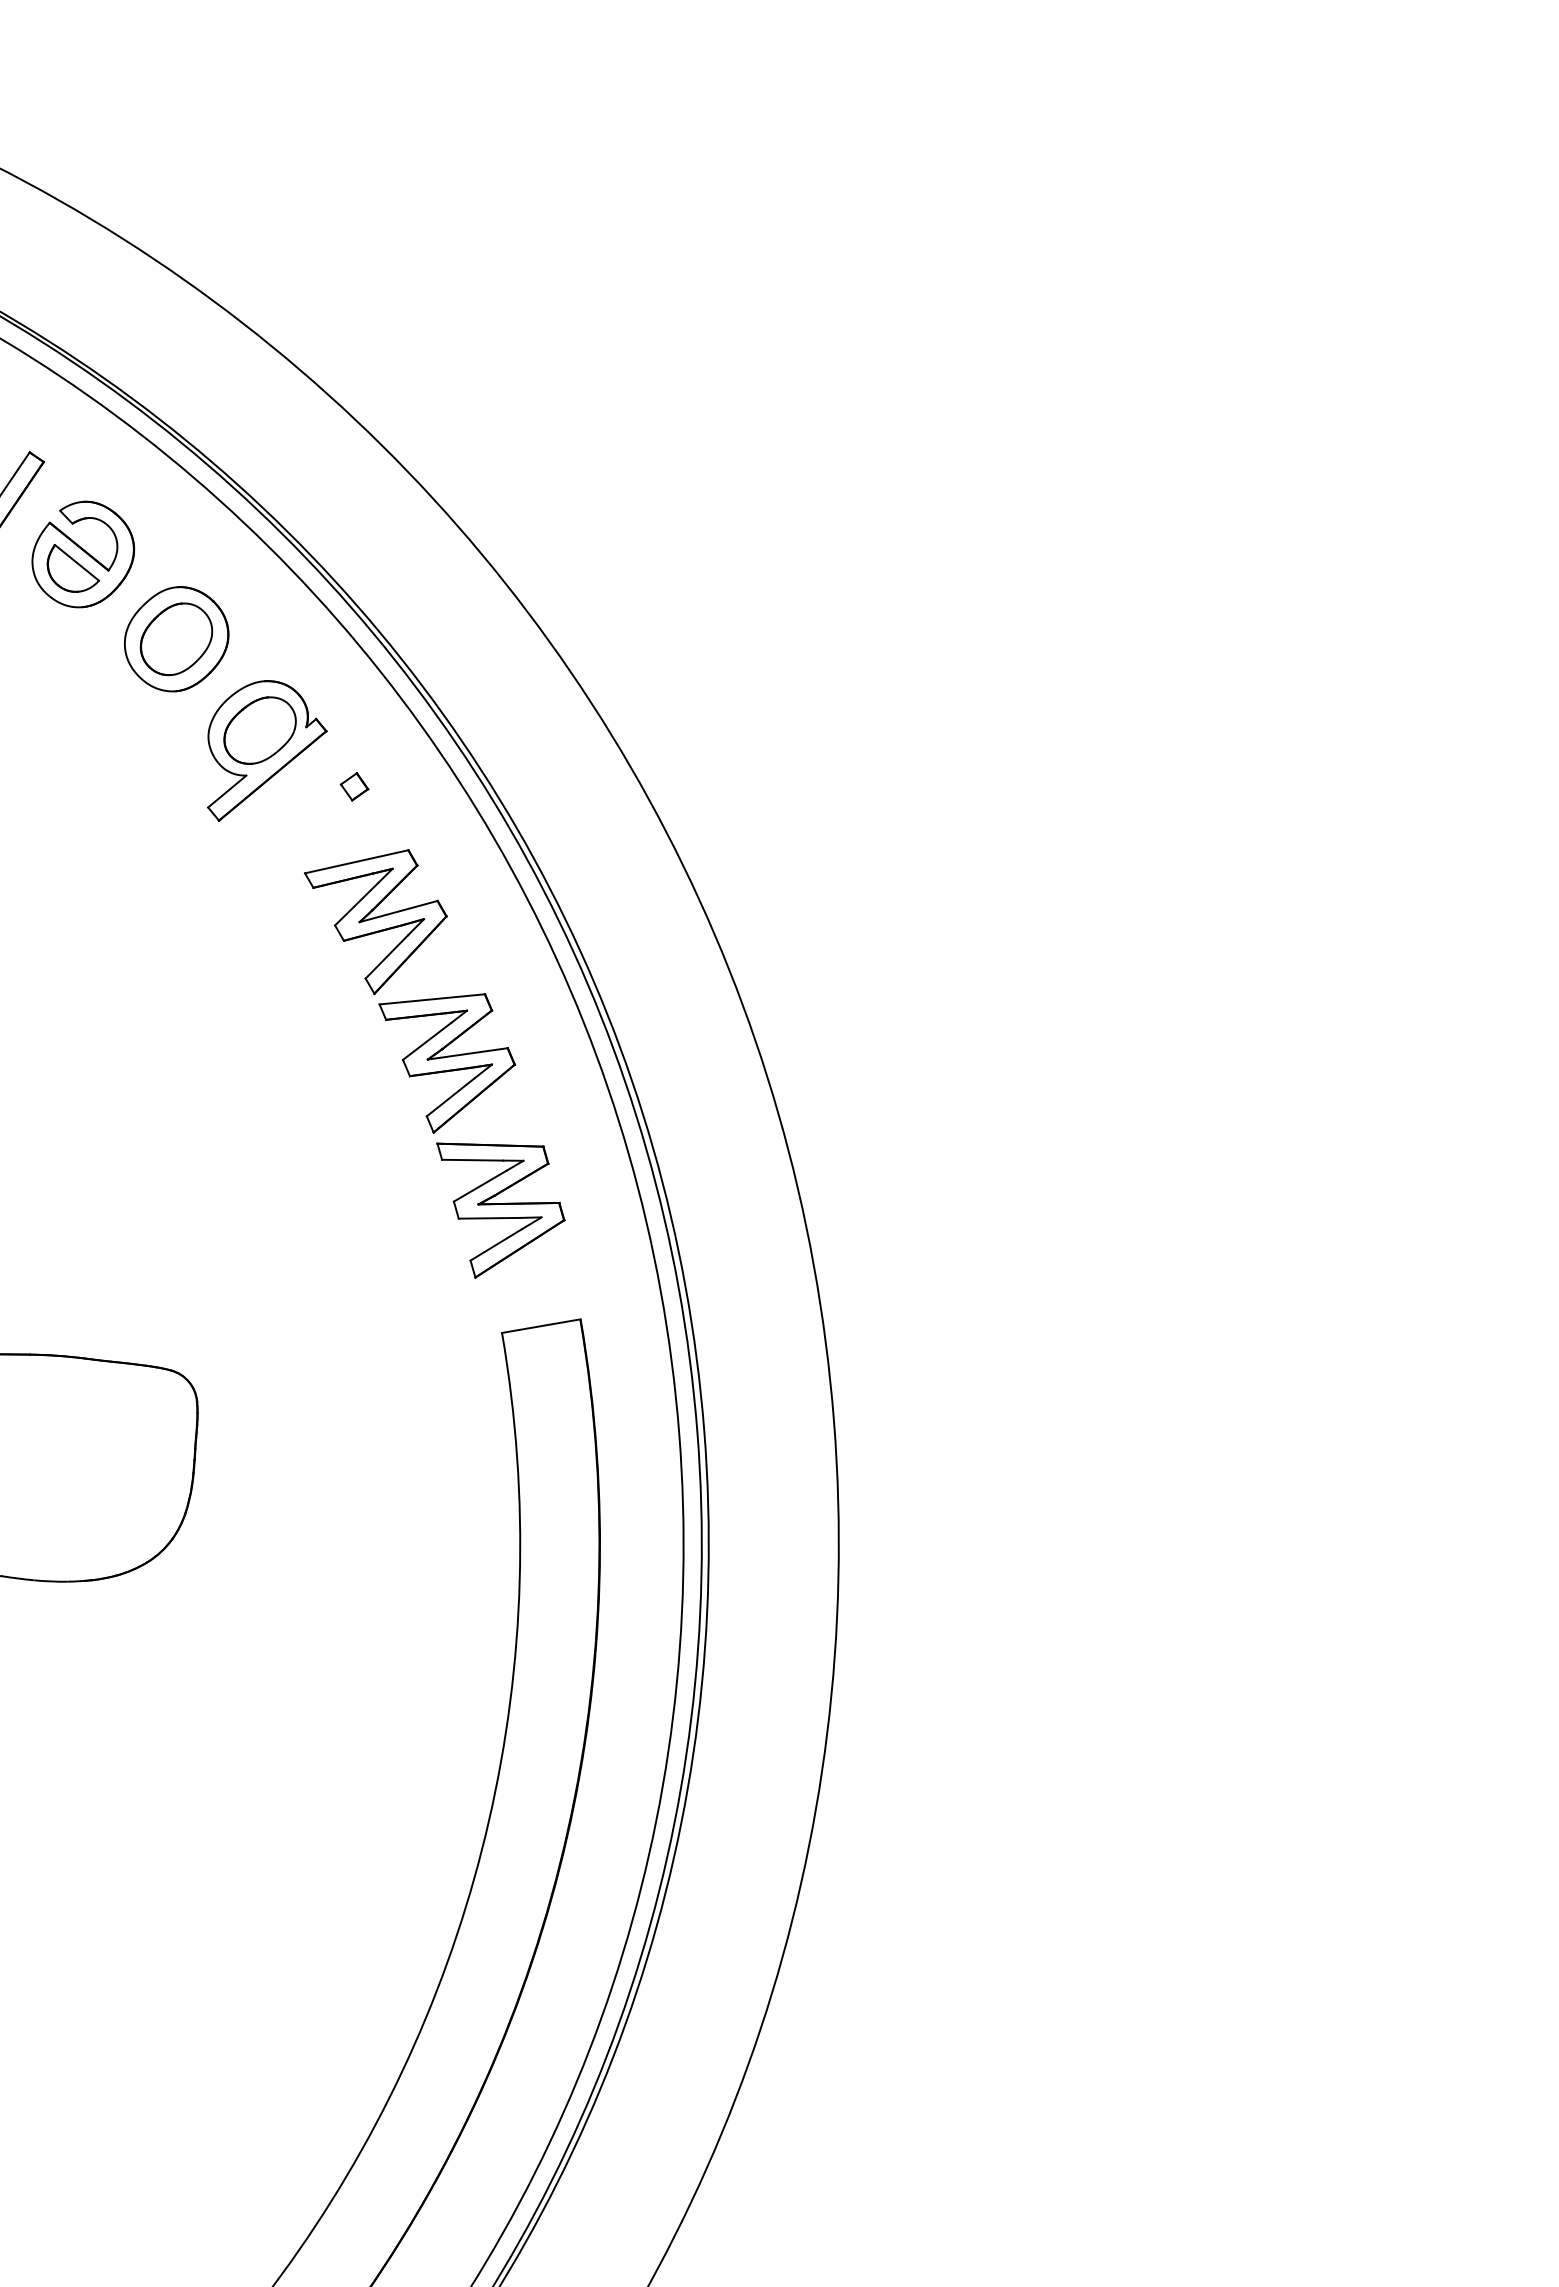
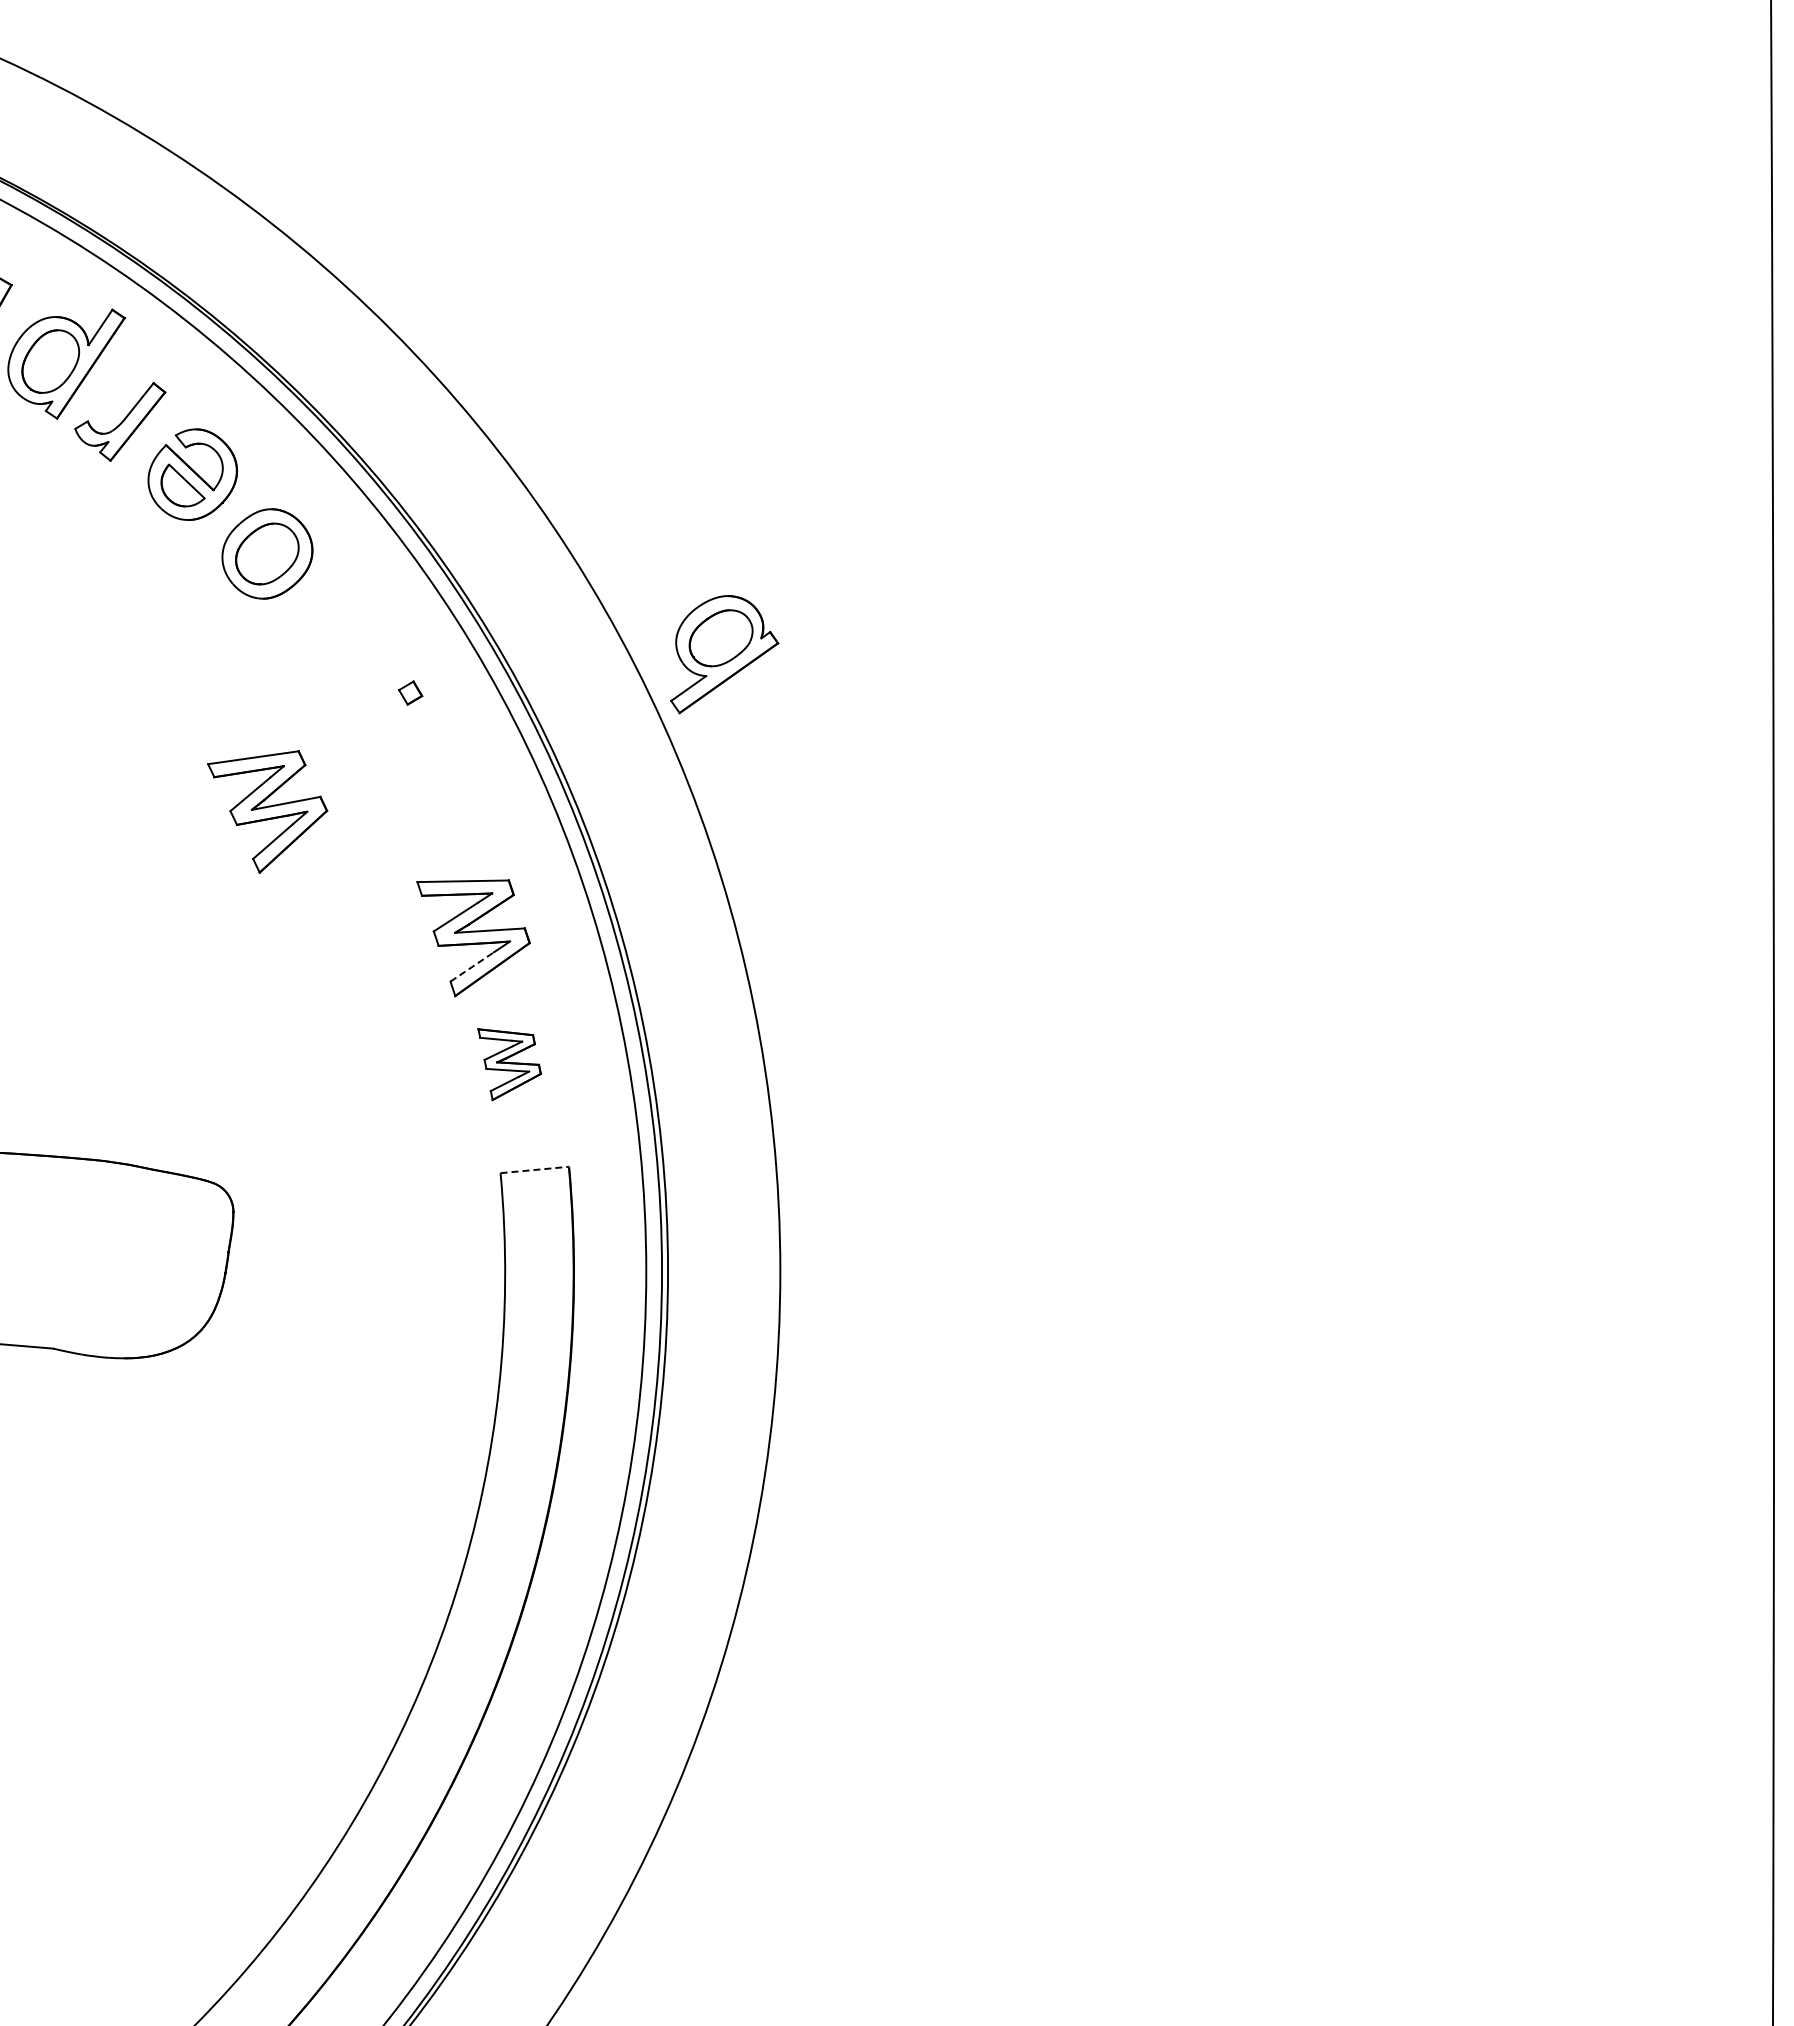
part: (265, 749) -> (724, 654), moved
part: (377, 922) -> (267, 811), moved
line: (450, 1096) -> (472, 966), solid -> dashed
part: (502, 1206) -> (509, 1064), size x0.6
line: (542, 1325) -> (535, 1169), solid -> dashed

